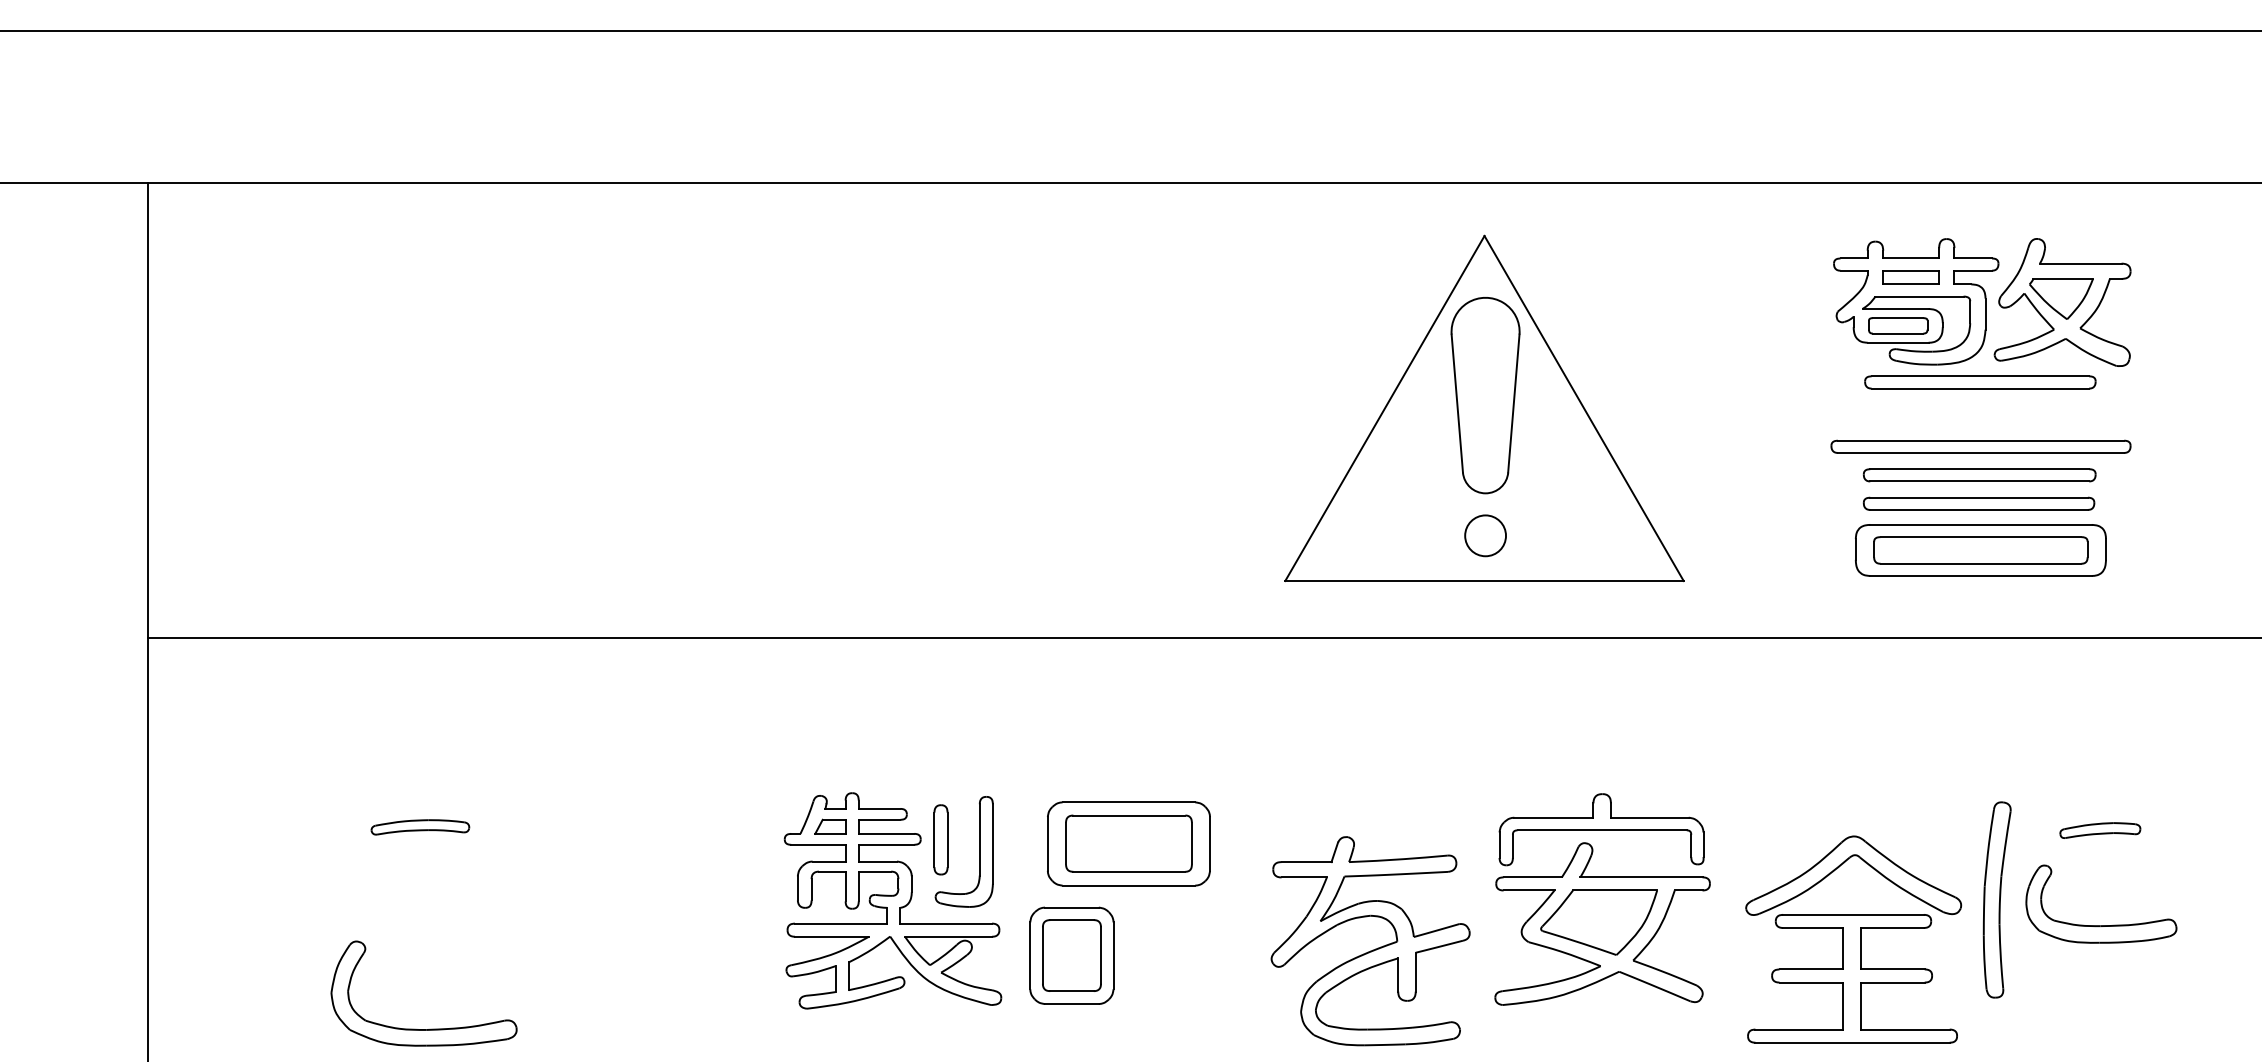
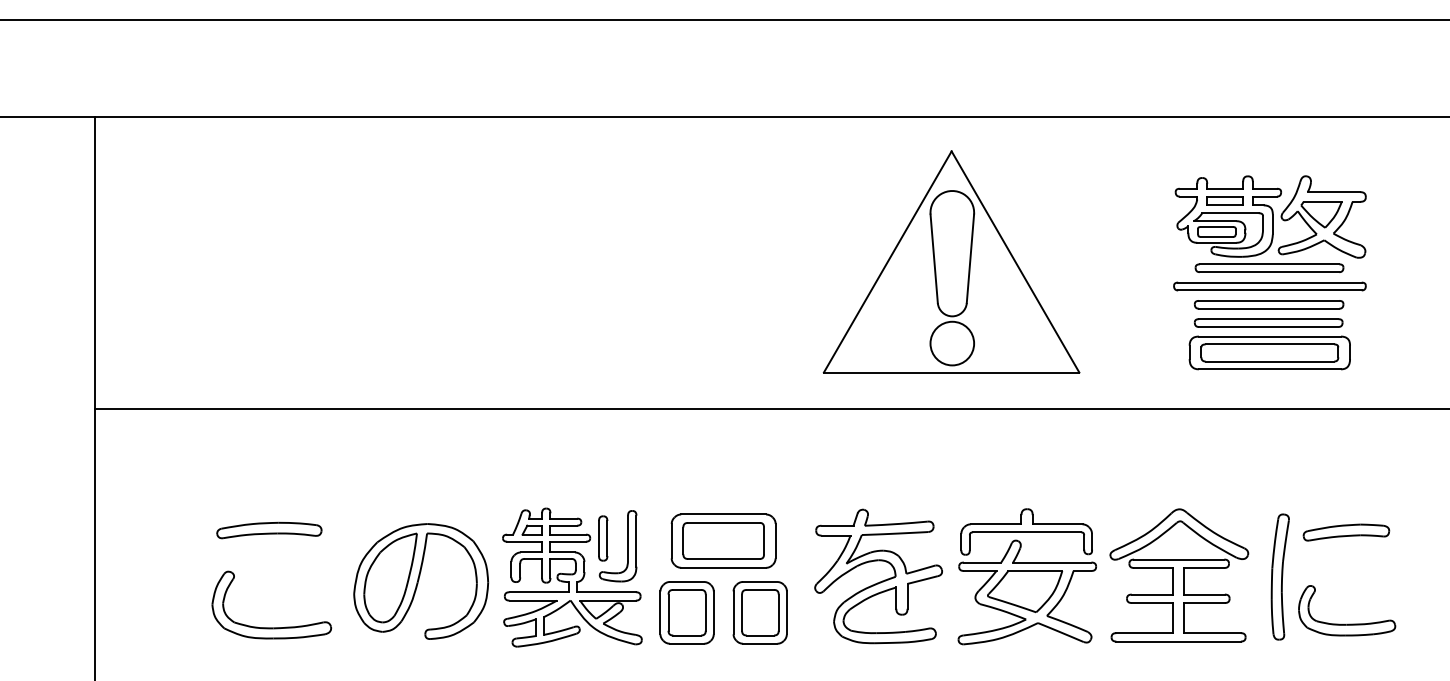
part: (1981, 312) -> (1270, 223), moved
circle: (1485, 535) -> (952, 343), size x1.67
part: (420, 827) -> (269, 530), size x1.67
part: (2100, 830) -> (1346, 532), size x1.67
part: (657, 906) -> (421, 581), added
part: (2101, 924) -> (1347, 623), moved
part: (1853, 939) -> (1179, 575), moved
part: (1370, 941) -> (878, 576), moved
part: (1184, 955) -> (759, 612), added
part: (423, 1028) -> (271, 627), moved

